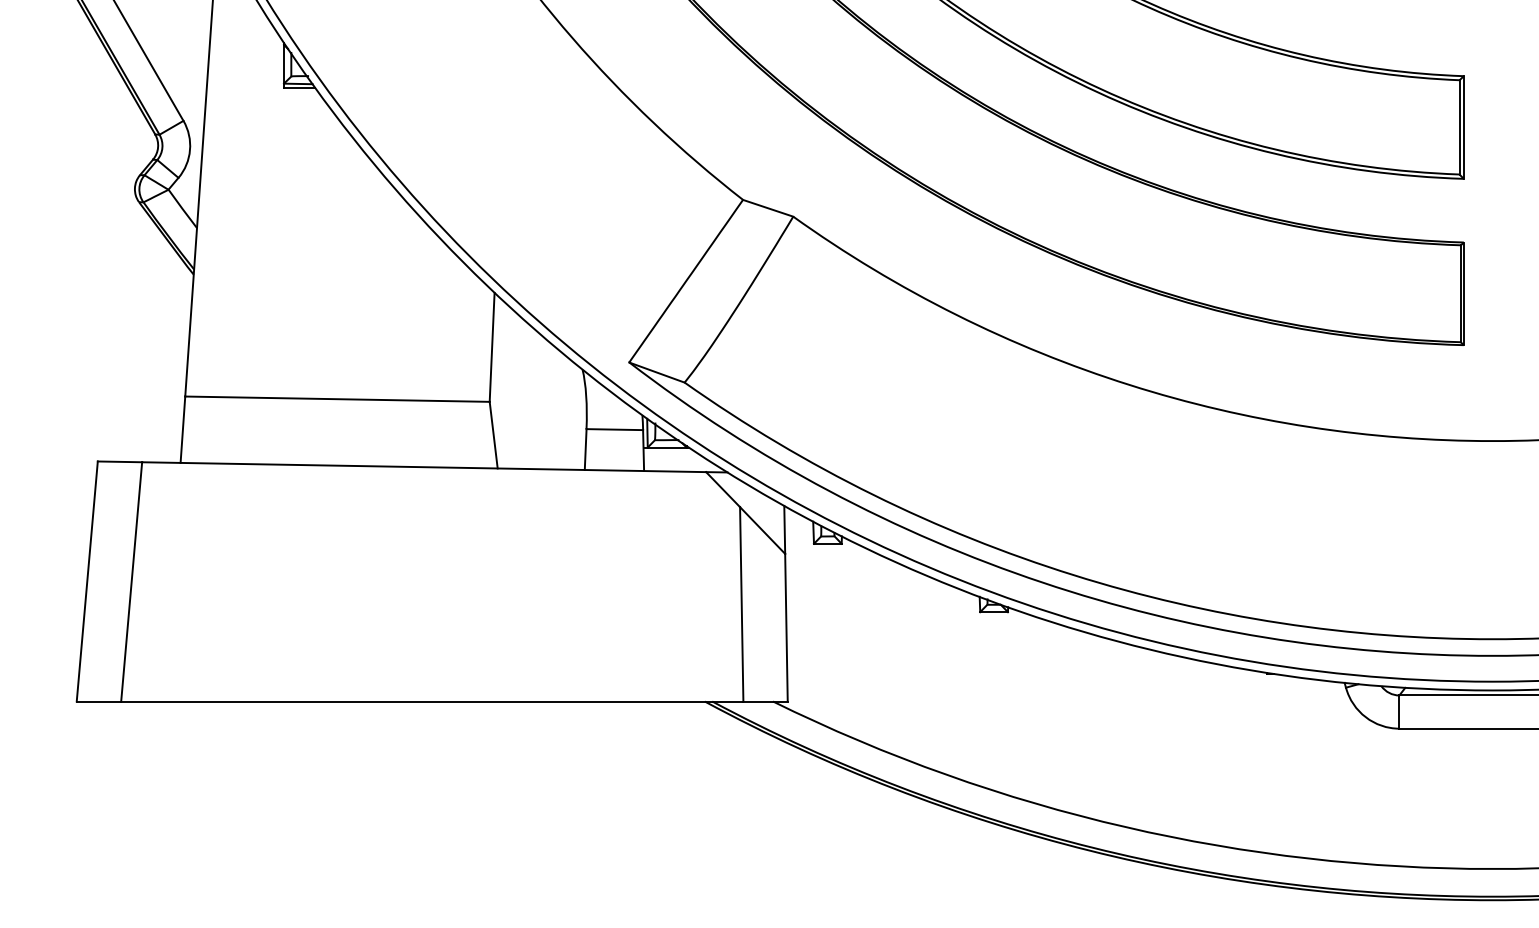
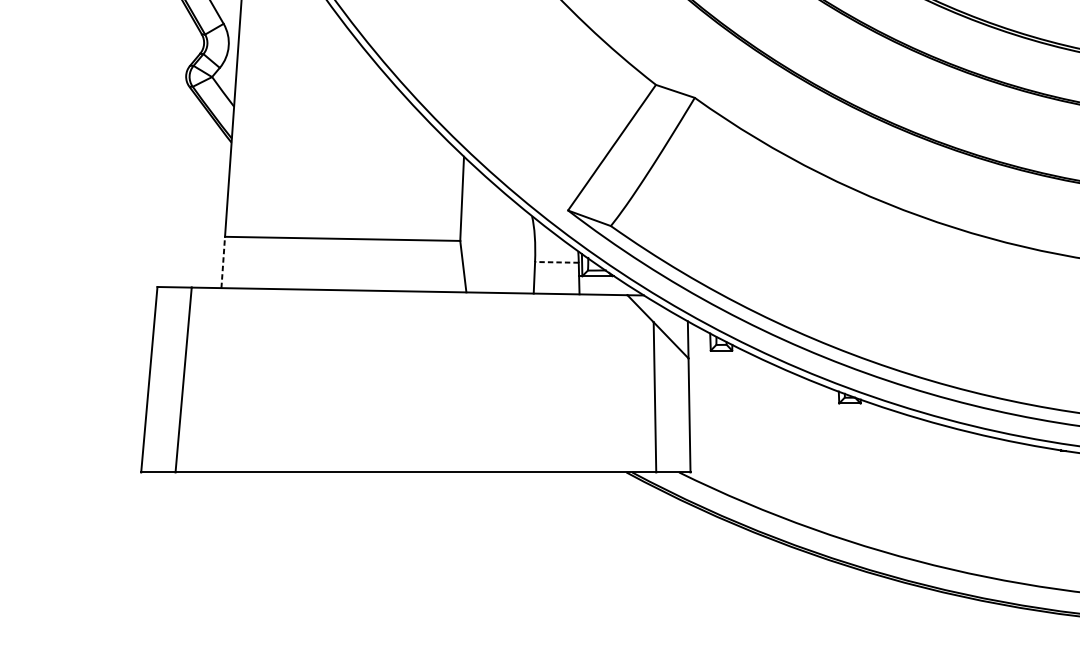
line: (182, 429) -> (222, 262), solid -> dashed
line: (614, 429) -> (556, 262), solid -> dashed

